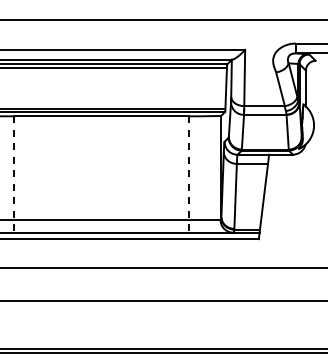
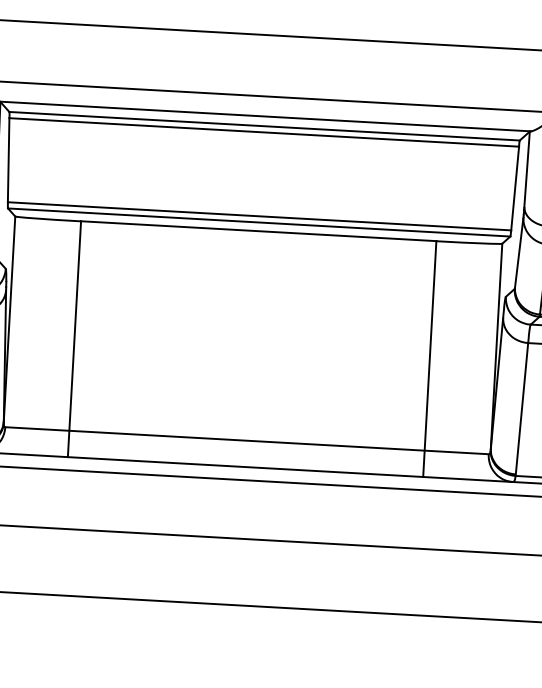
line: (13, 174) -> (74, 339), dashed -> solid
line: (188, 174) -> (428, 359), dashed -> solid

